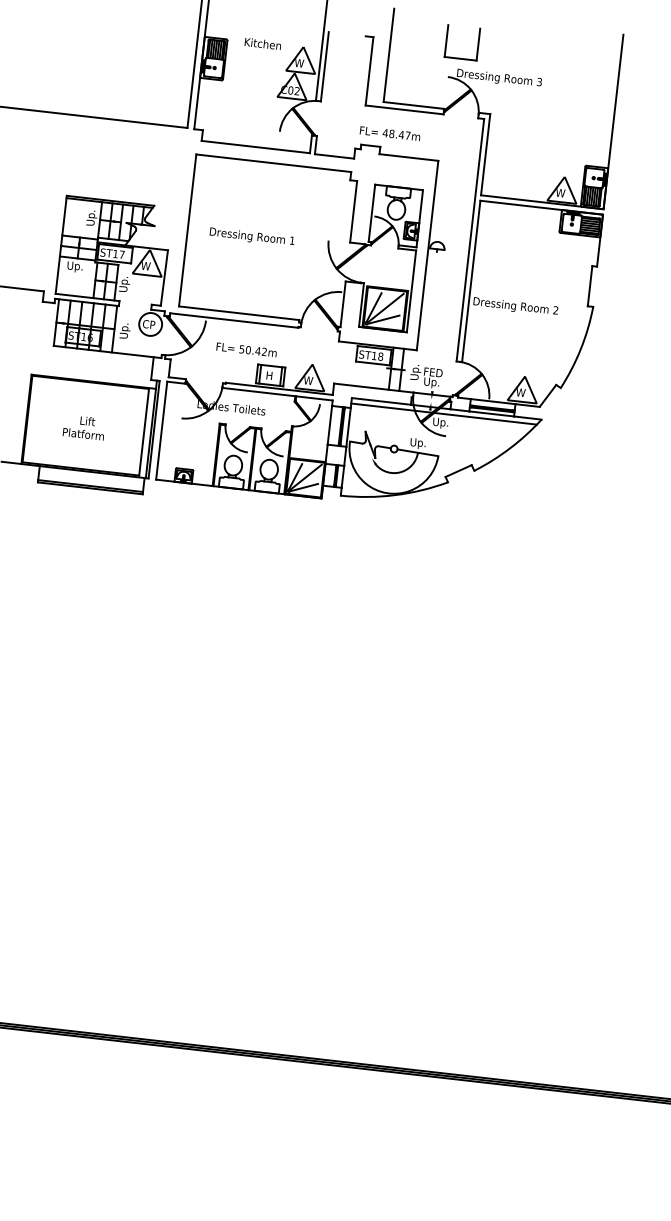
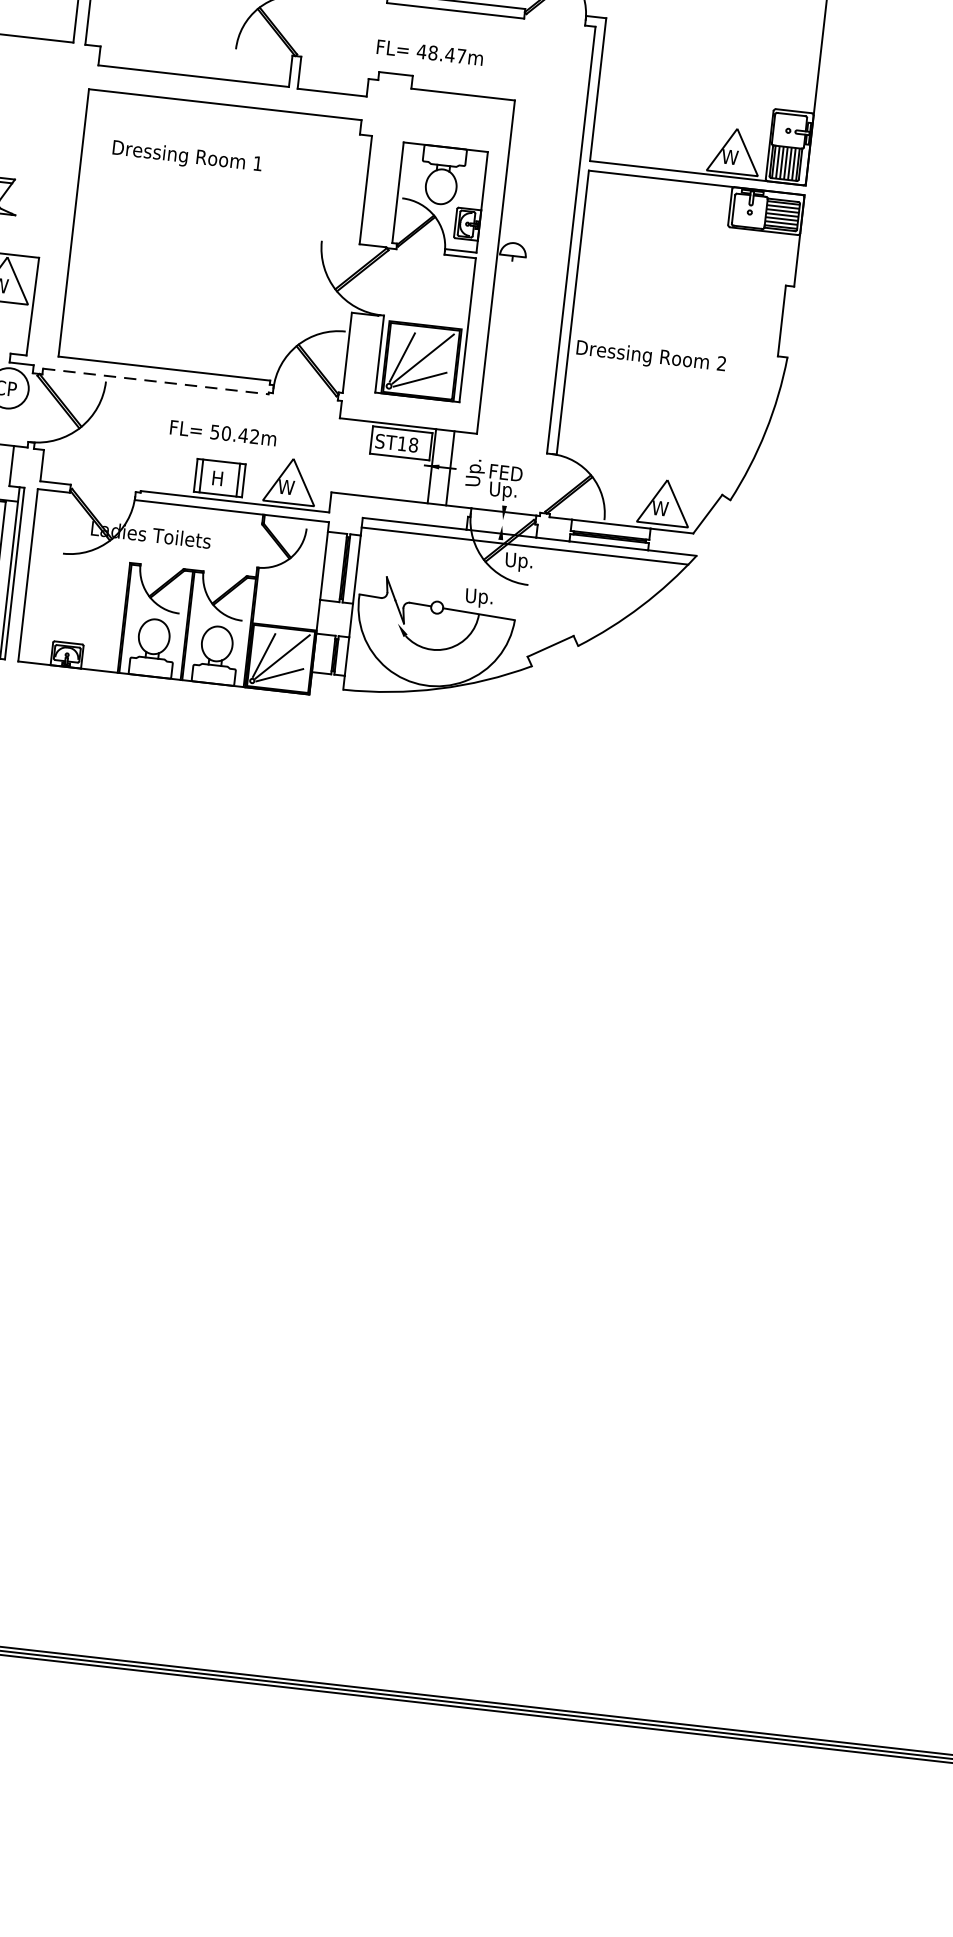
text: (251, 235) -> (186, 154), moved
line: (234, 320) -> (156, 381), solid -> dashed
text: (246, 349) -> (223, 432), moved

